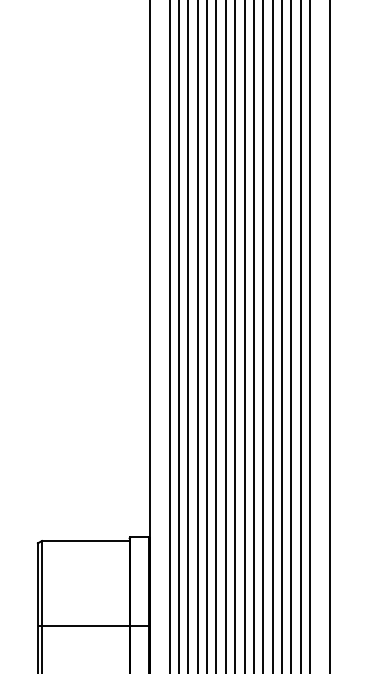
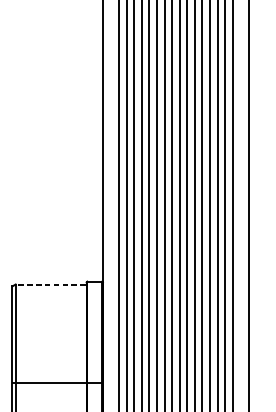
line: (84, 541) -> (50, 284), solid -> dashed
line: (93, 625) -> (57, 382), moved

